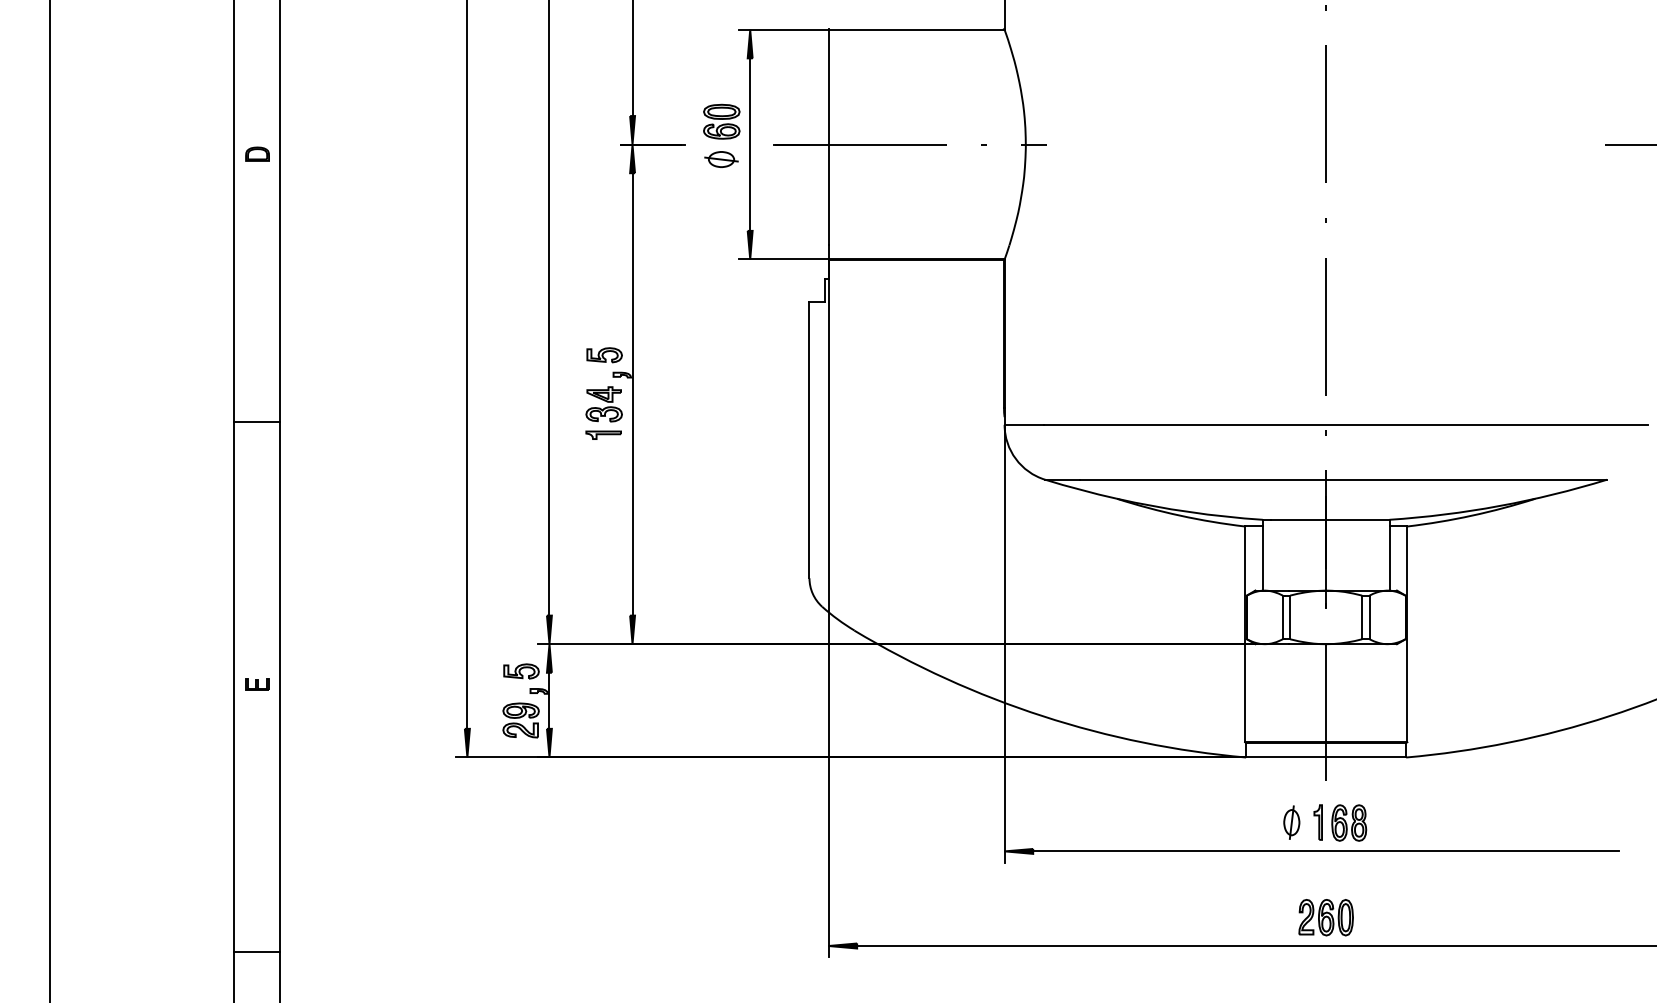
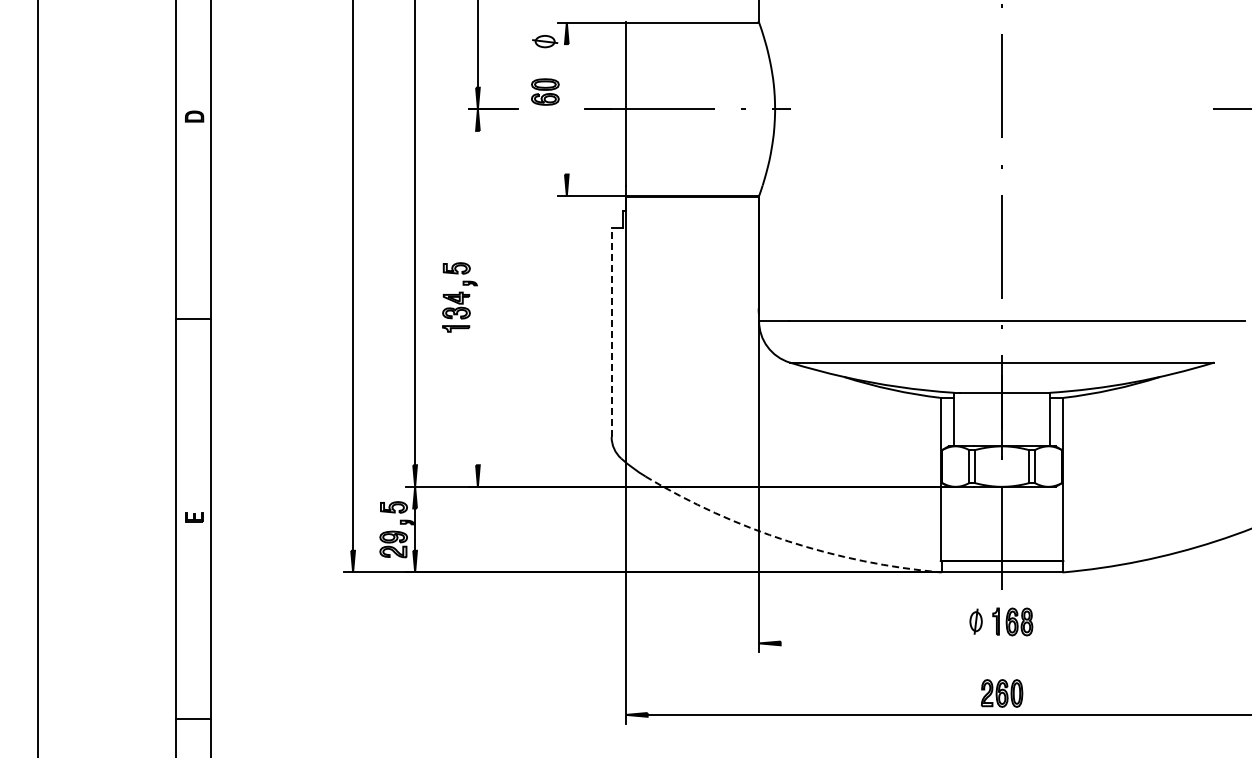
line: (749, 144) -> (566, 109), removed
part: (721, 159) -> (545, 41), moved
line: (631, 393) -> (477, 297), removed
line: (809, 439) -> (611, 332), solid -> dashed
arc: (1043, 716) -> (788, 541), solid -> dashed
line: (1325, 851) -> (1001, 643), removed

